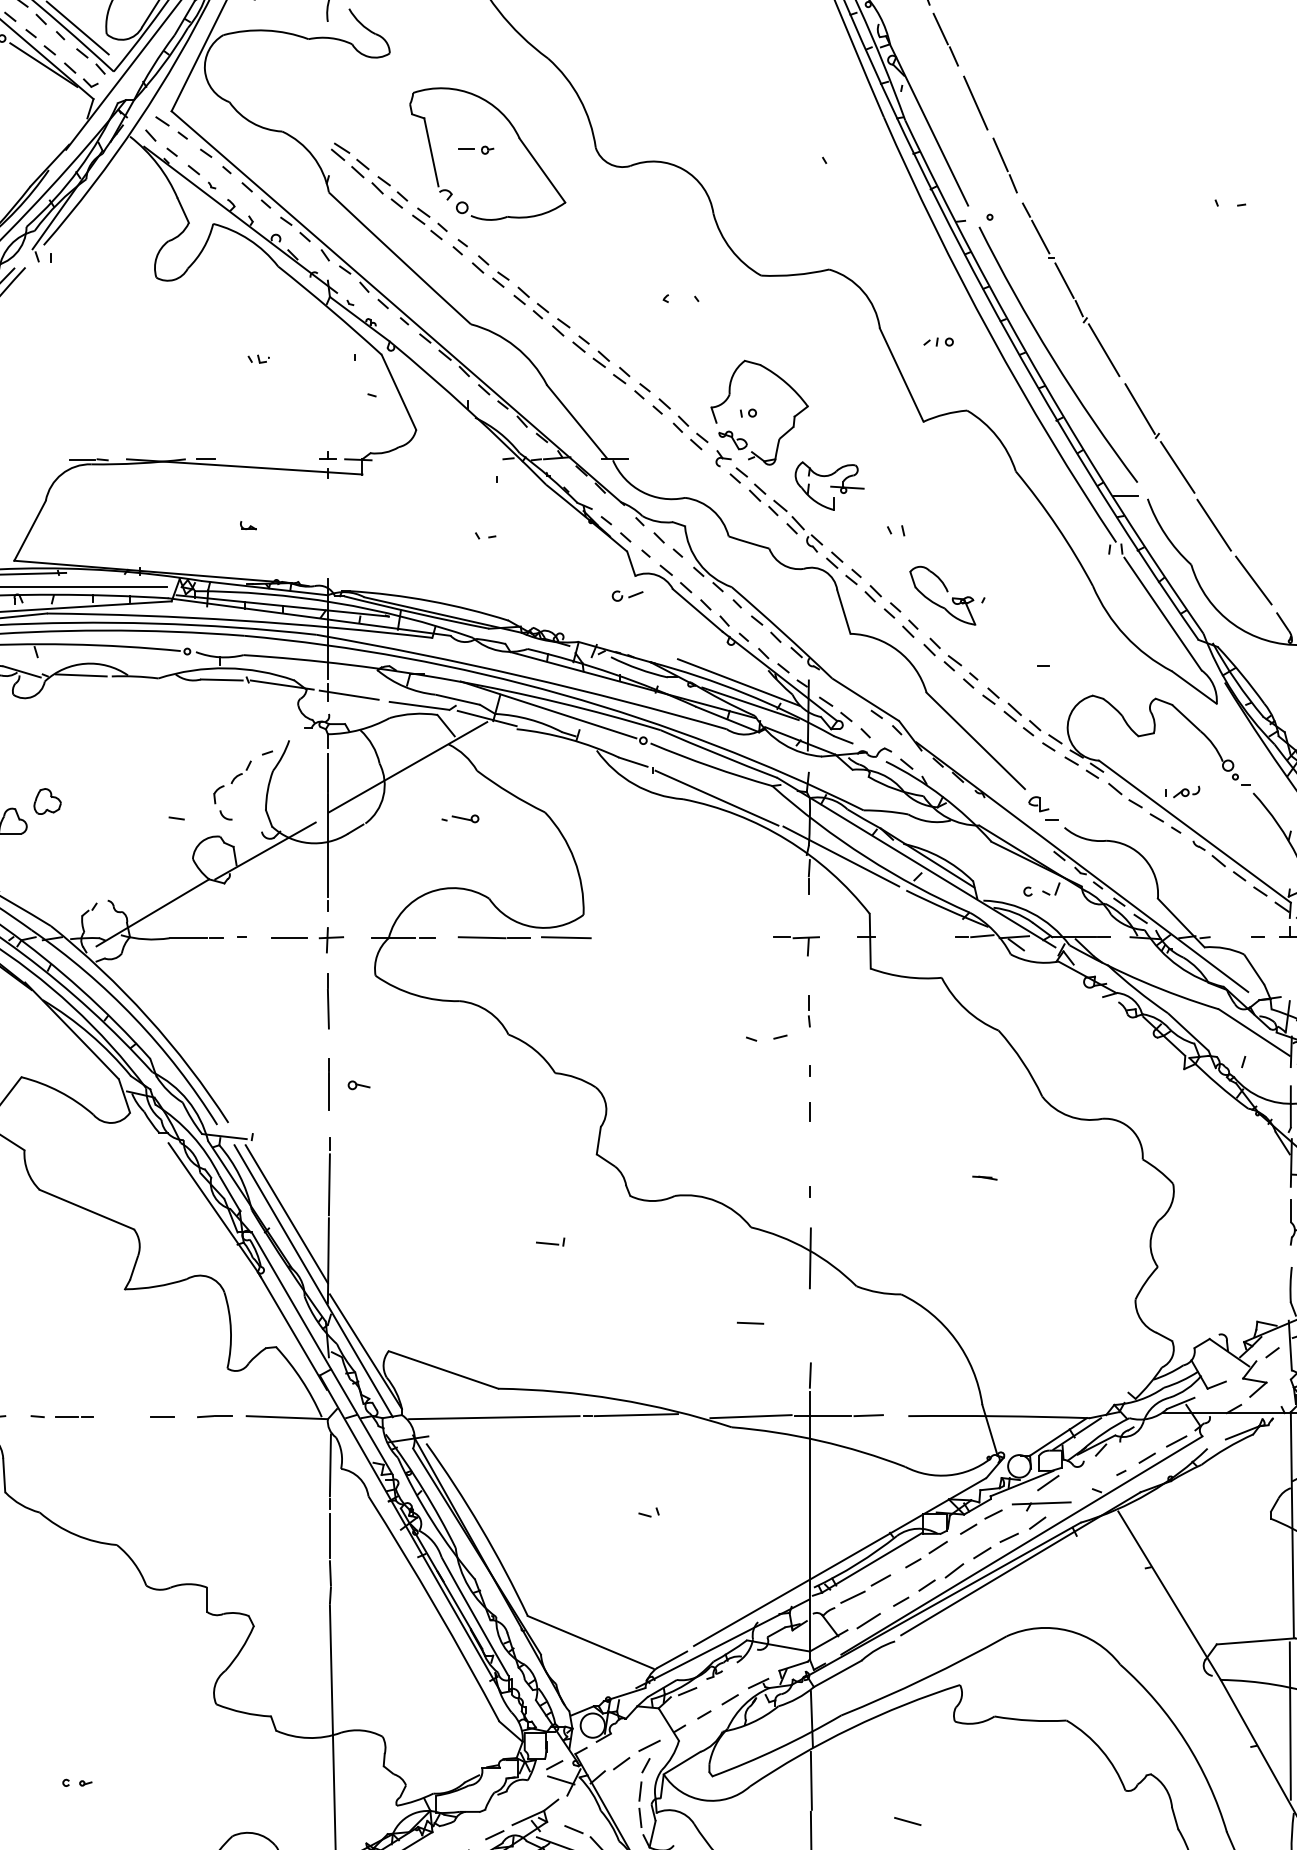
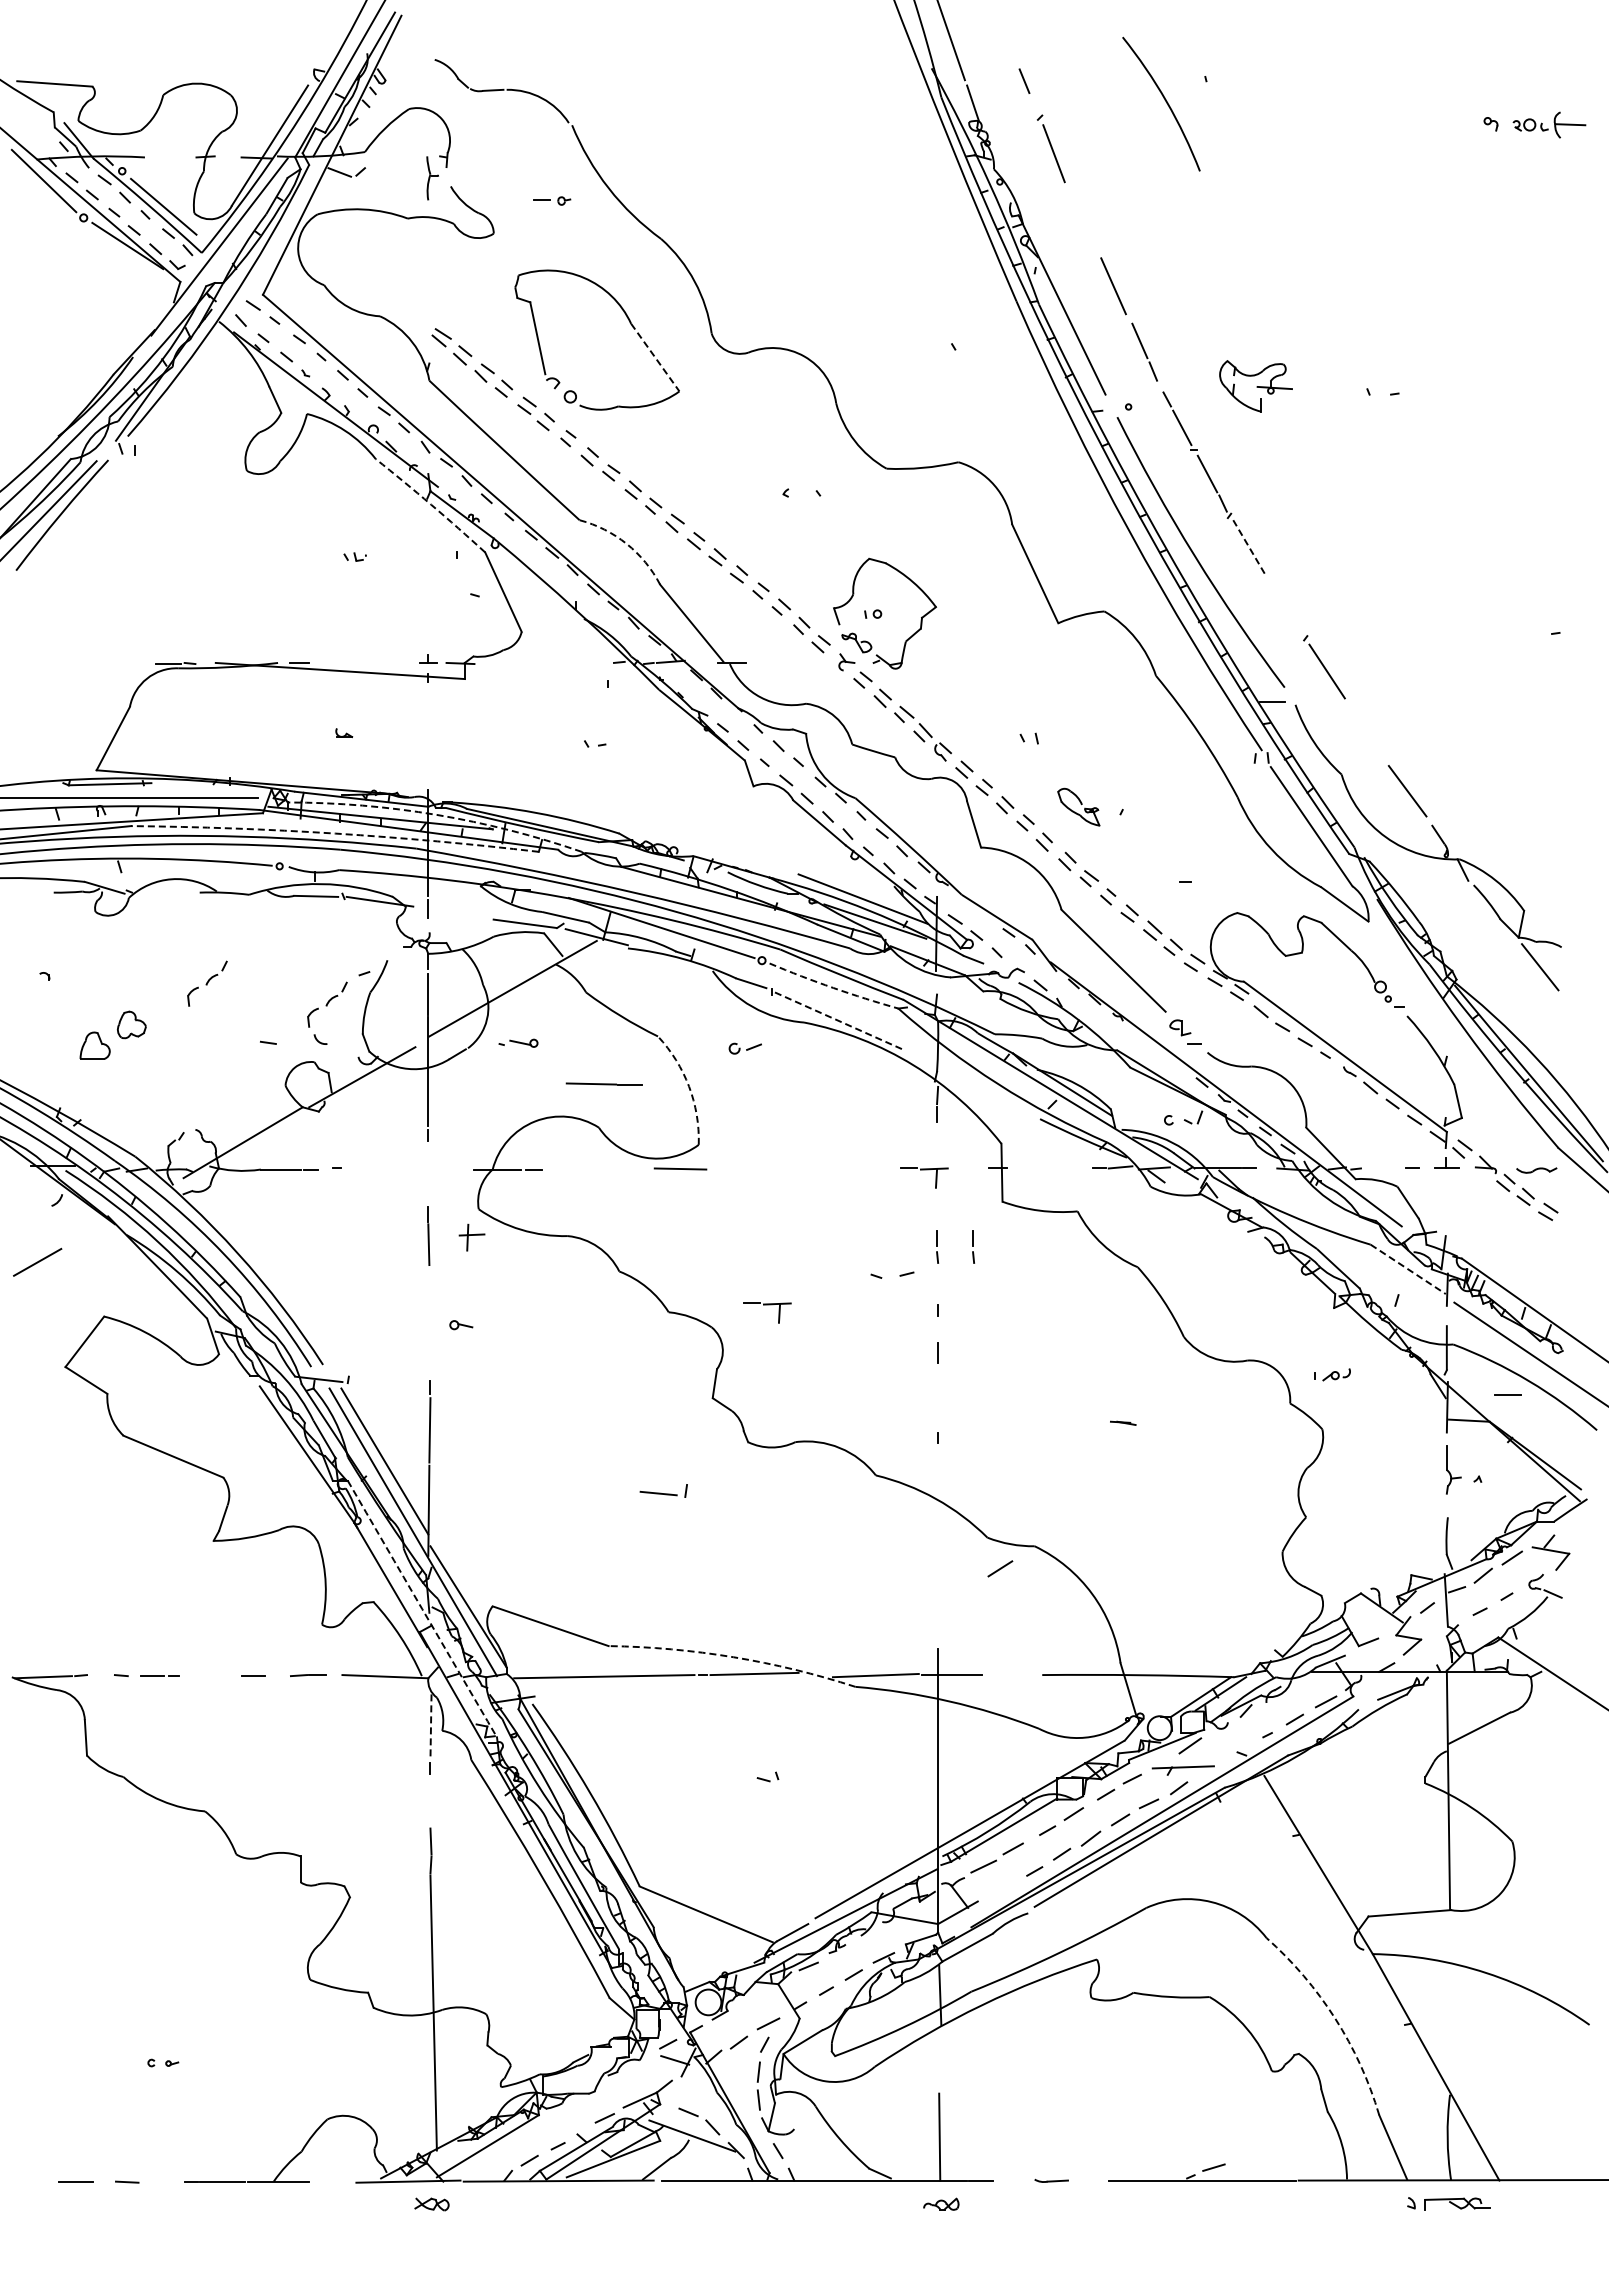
line: (945, 39) -> (1081, 218), removed
part: (476, 149) -> (552, 200), moved
line: (542, 170) -> (655, 357), solid -> dashed
arc: (330, 309) -> (431, 504), solid -> dashed
part: (938, 341) -> (1074, 538), removed
arc: (515, 346) -> (626, 543), solid -> dashed
line: (1104, 350) -> (1249, 547), solid -> dashed
line: (1140, 408) -> (1287, 609), removed
part: (829, 486) -> (1255, 386), moved
line: (1213, 525) -> (1365, 732), removed
part: (942, 594) -> (1078, 806), size x0.6
part: (626, 595) -> (744, 1048), moved
arc: (335, 602) -> (436, 814), solid -> dashed
arc: (240, 620) -> (335, 833), solid -> dashed
line: (81, 675) -> (167, 891), removed
line: (348, 695) -> (450, 912), removed
part: (119, 762) -> (207, 983), added
arc: (710, 766) -> (833, 987), solid -> dashed
part: (1182, 791) -> (1332, 1374), moved
line: (717, 798) -> (840, 1021), solid -> dashed
part: (460, 818) -> (518, 1042), moved
line: (841, 855) -> (971, 1082), removed
arc: (574, 859) -> (689, 1086), solid -> dashed
line: (493, 937) -> (603, 1083), moved
line: (289, 938) -> (387, 1169), removed
part: (330, 940) -> (471, 1237), moved
line: (843, 1010) -> (973, 1246), added
line: (1254, 1032) -> (1408, 1269), solid -> dashed
part: (648, 1066) -> (767, 1305), added
line: (328, 1083) -> (428, 1323), removed
part: (550, 1241) -> (663, 1490), size x1.6
line: (810, 1257) -> (938, 1507), removed
line: (750, 1322) -> (875, 1576), removed
arc: (322, 1354) -> (422, 1609), solid -> dashed
line: (810, 1375) -> (938, 1632), removed
arc: (616, 1399) -> (733, 1657), solid -> dashed
line: (868, 1415) -> (1000, 1674), removed
line: (329, 1465) -> (430, 1727), solid -> dashed
line: (329, 1535) -> (430, 1801), removed
line: (868, 1620) -> (1000, 1568), moved
line: (1289, 1720) -> (1445, 1997), removed
arc: (1185, 1740) -> (1335, 2018), solid -> dashed
line: (811, 1780) -> (939, 2060), removed
line: (907, 1821) -> (1041, 2103), removed

